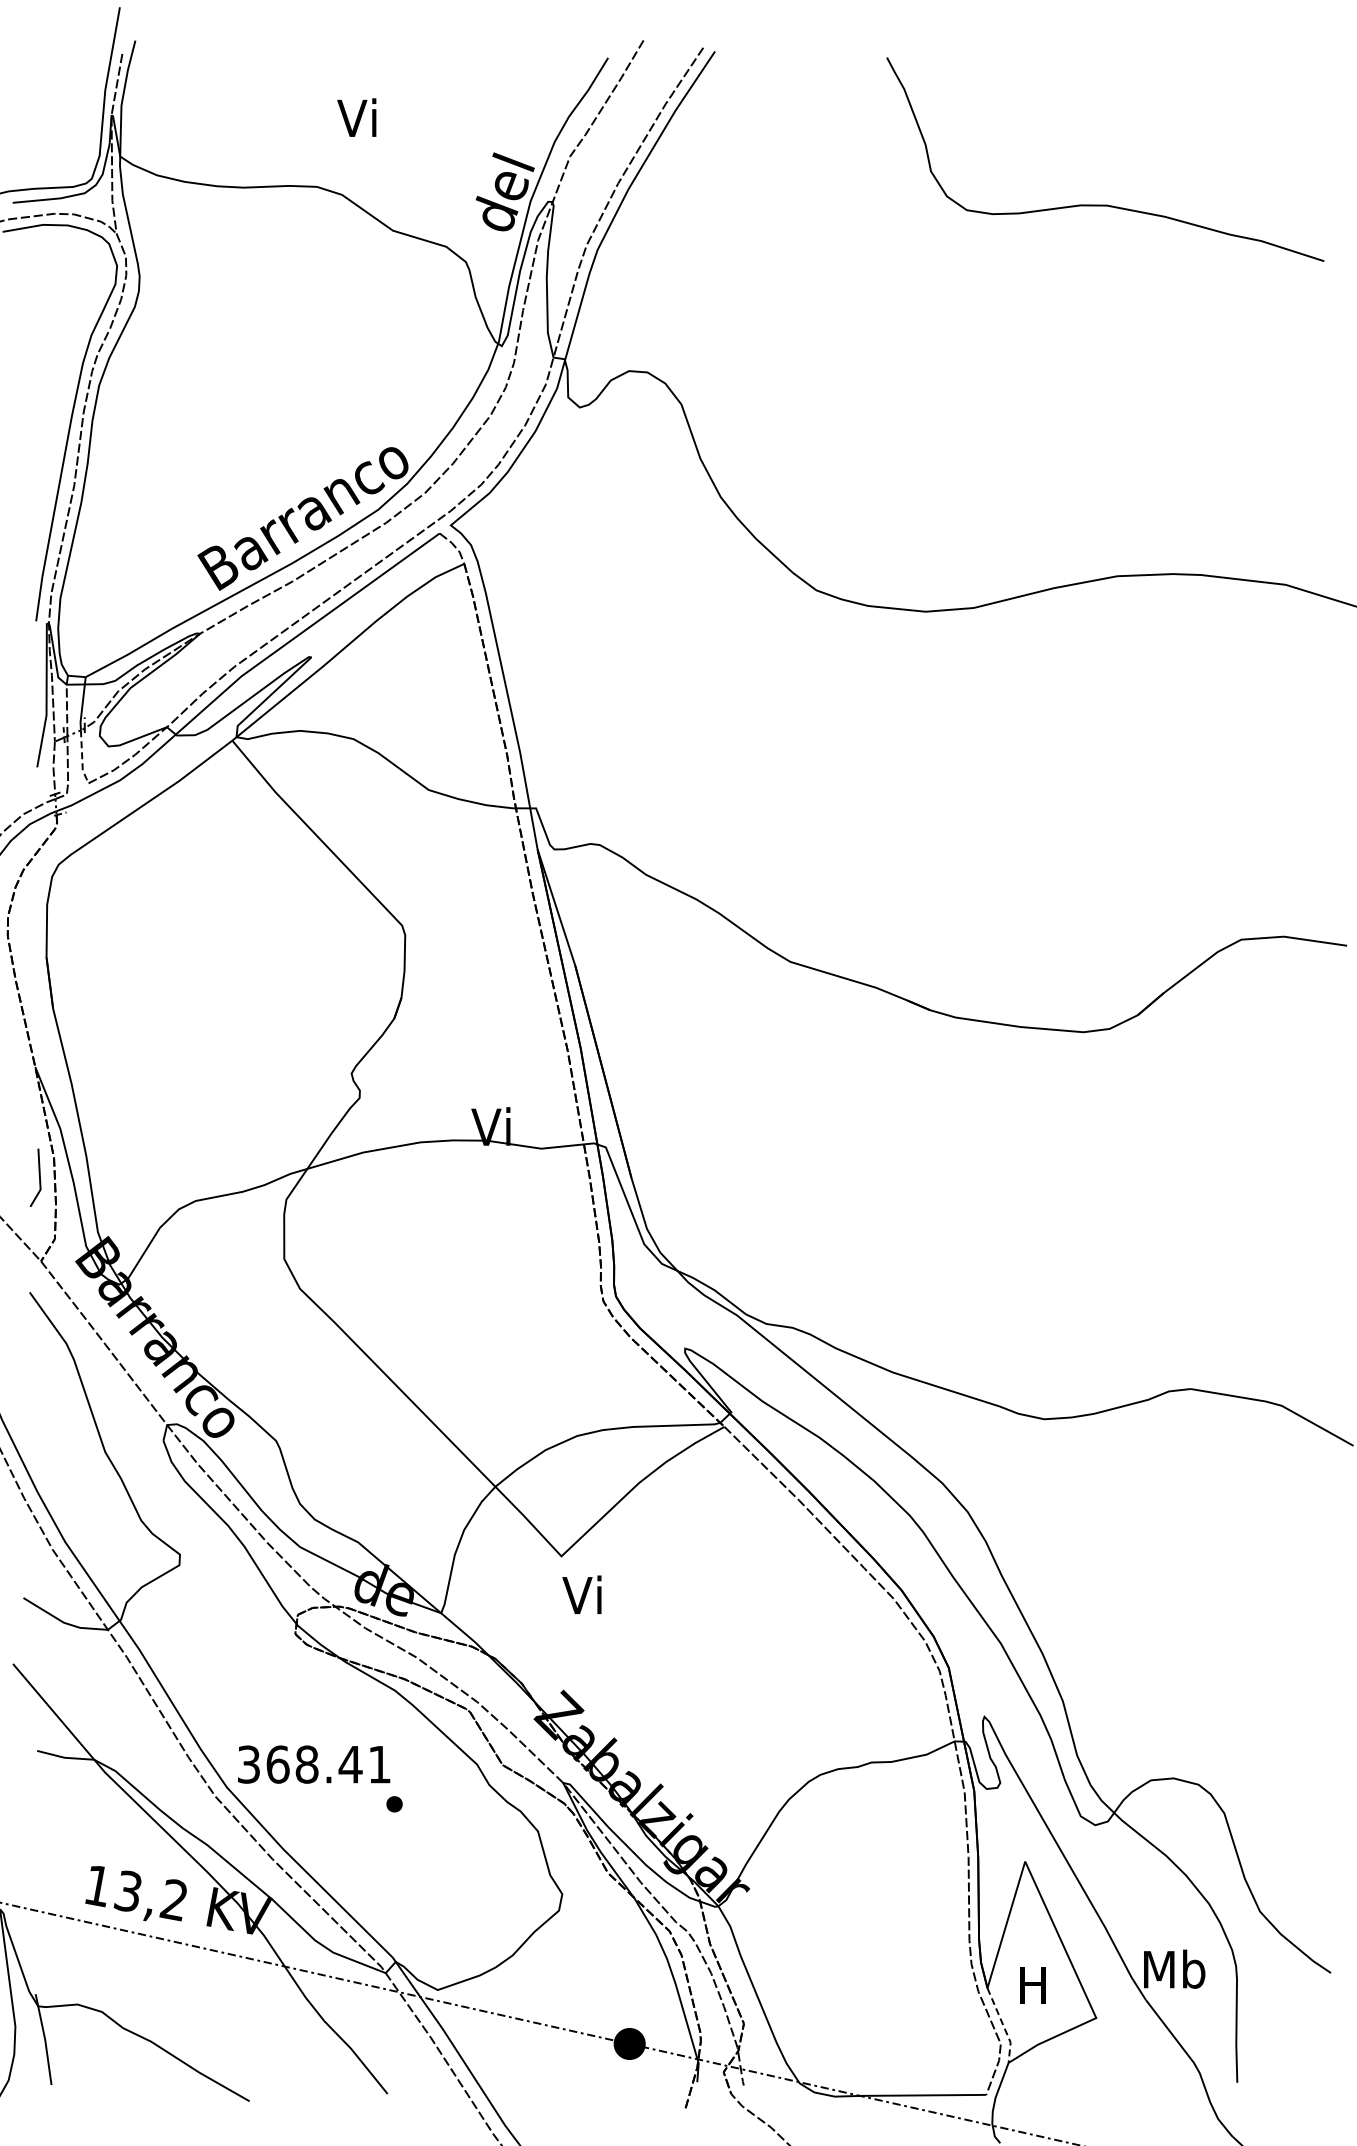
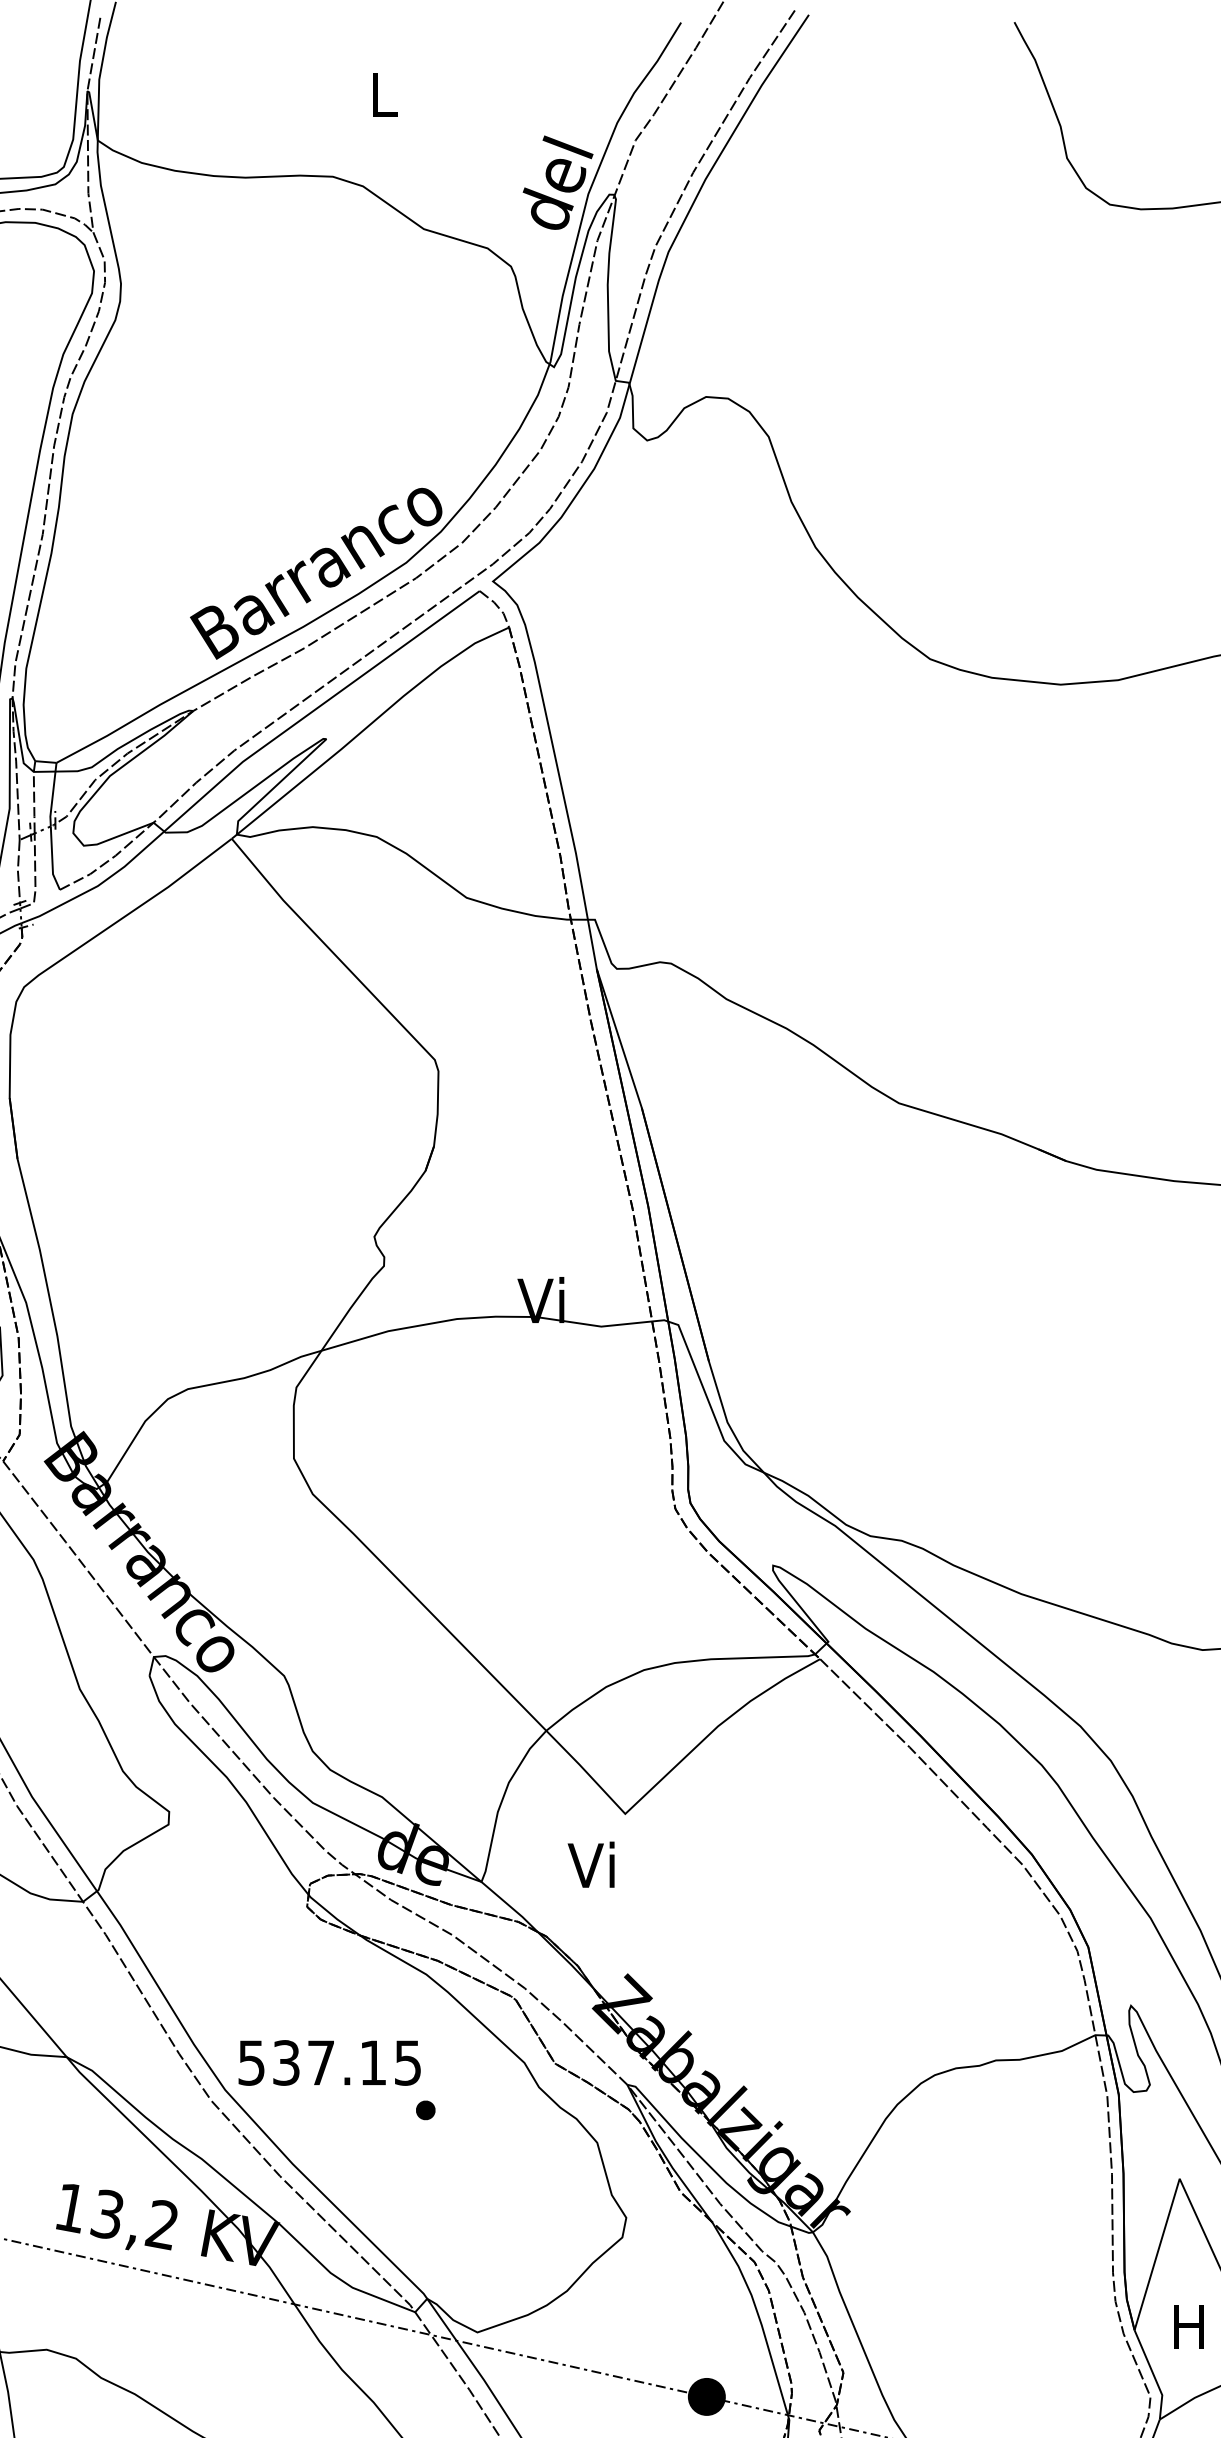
text: (356, 117) -> (380, 93), Vi -> L
line: (82, 758) -> (52, 860), dashed -> solid
text: (581, 1594) -> (590, 1864), moved
text: (314, 1764) -> (330, 2062), 368.41 -> 537.15
line: (1003, 2025) -> (1153, 2374), dashed -> solid

